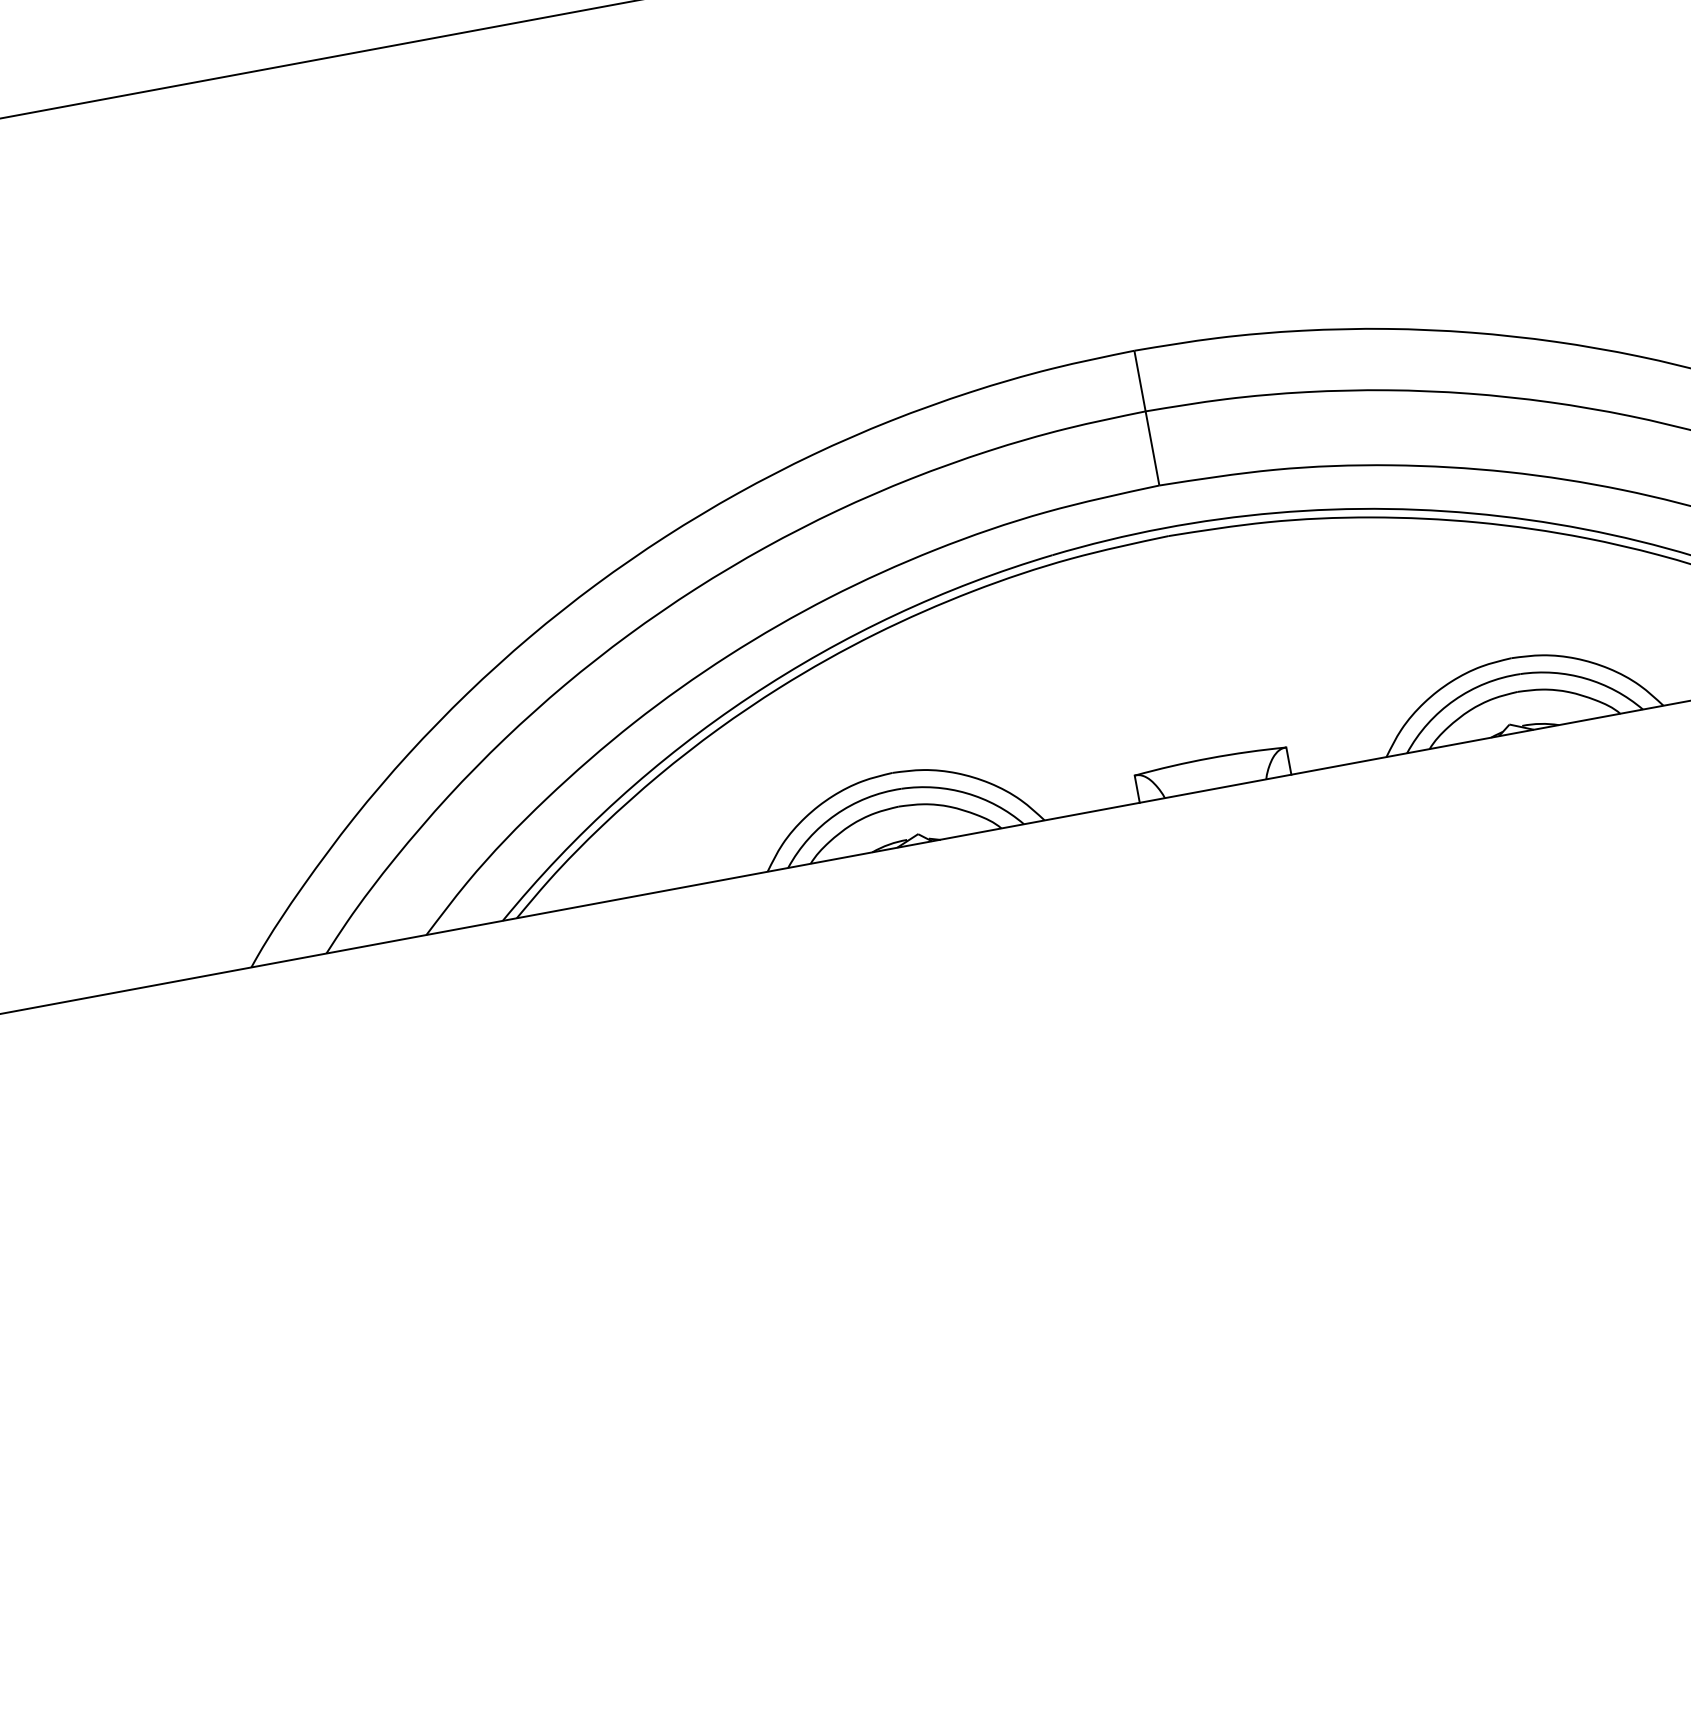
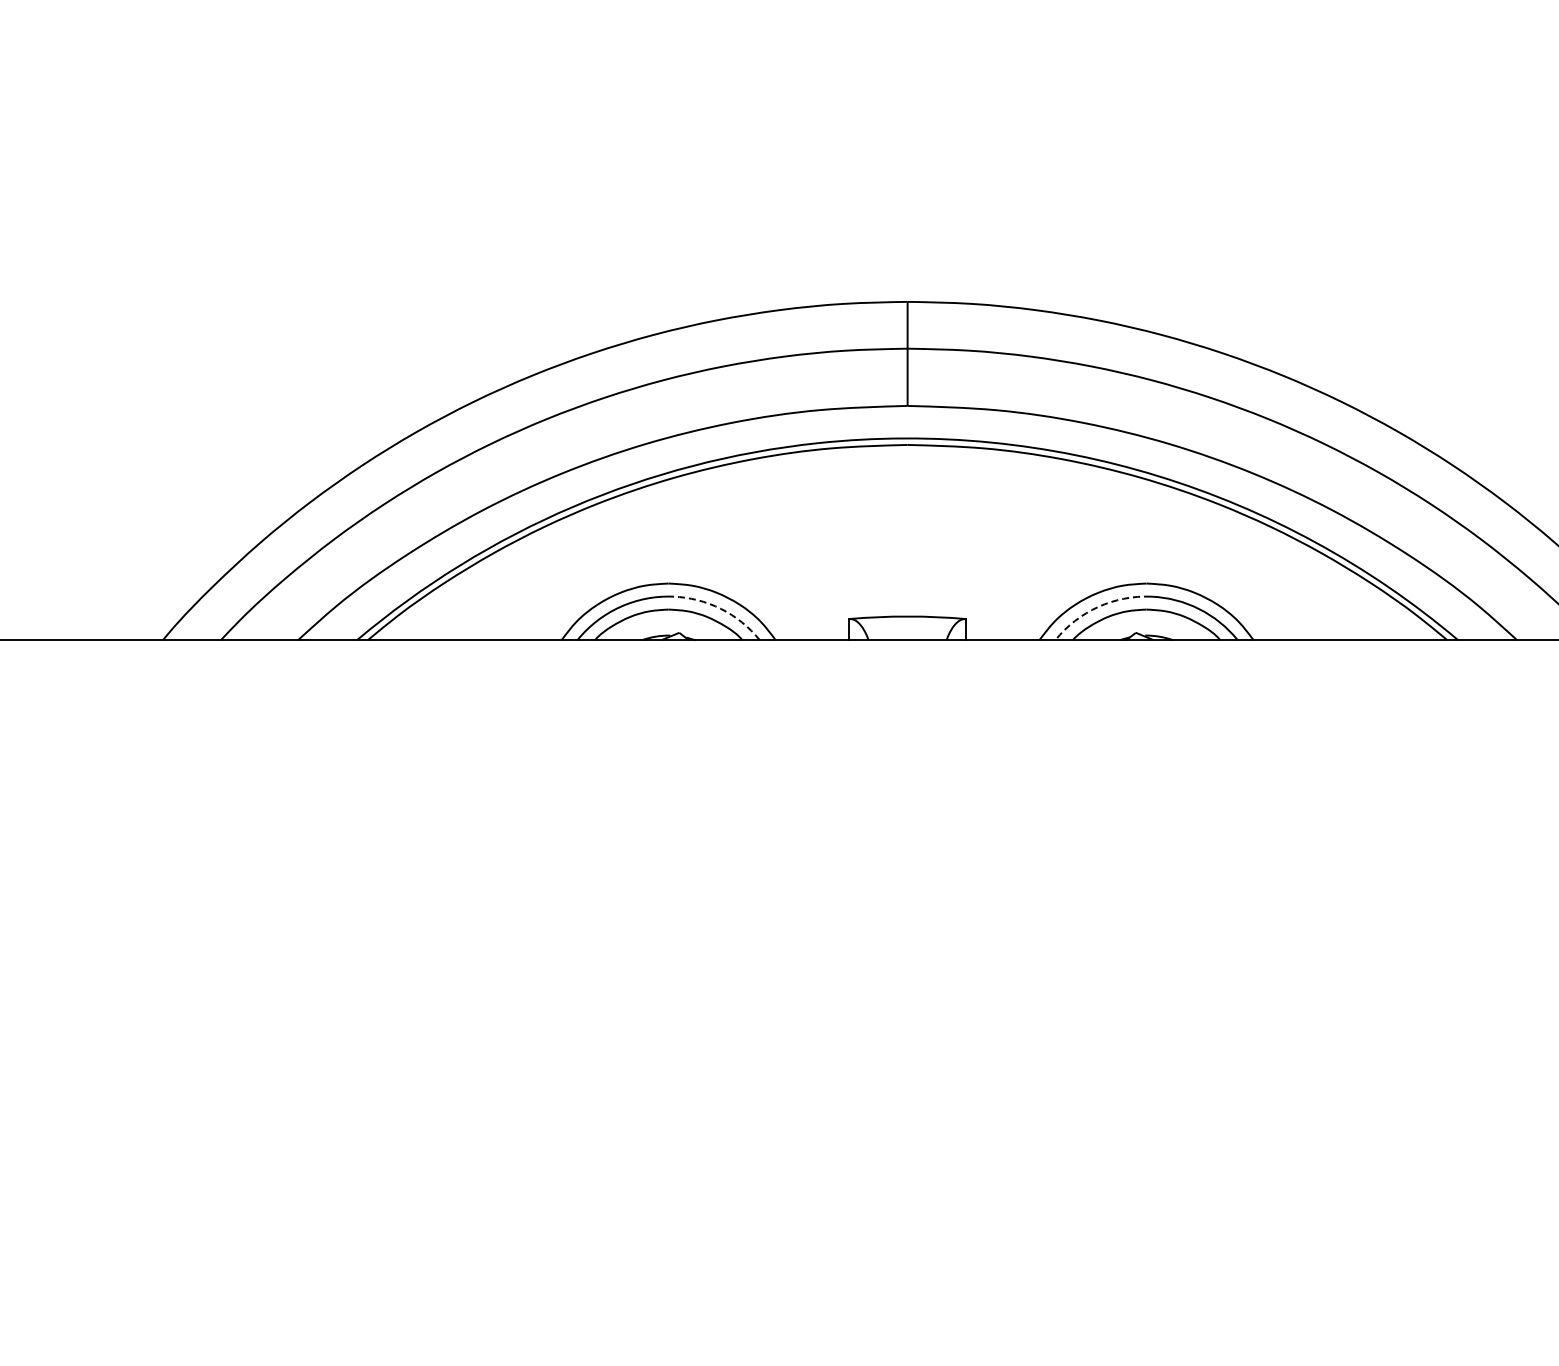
arc: (1454, 700) -> (1098, 607), solid -> dashed
arc: (966, 792) -> (721, 608), solid -> dashed

